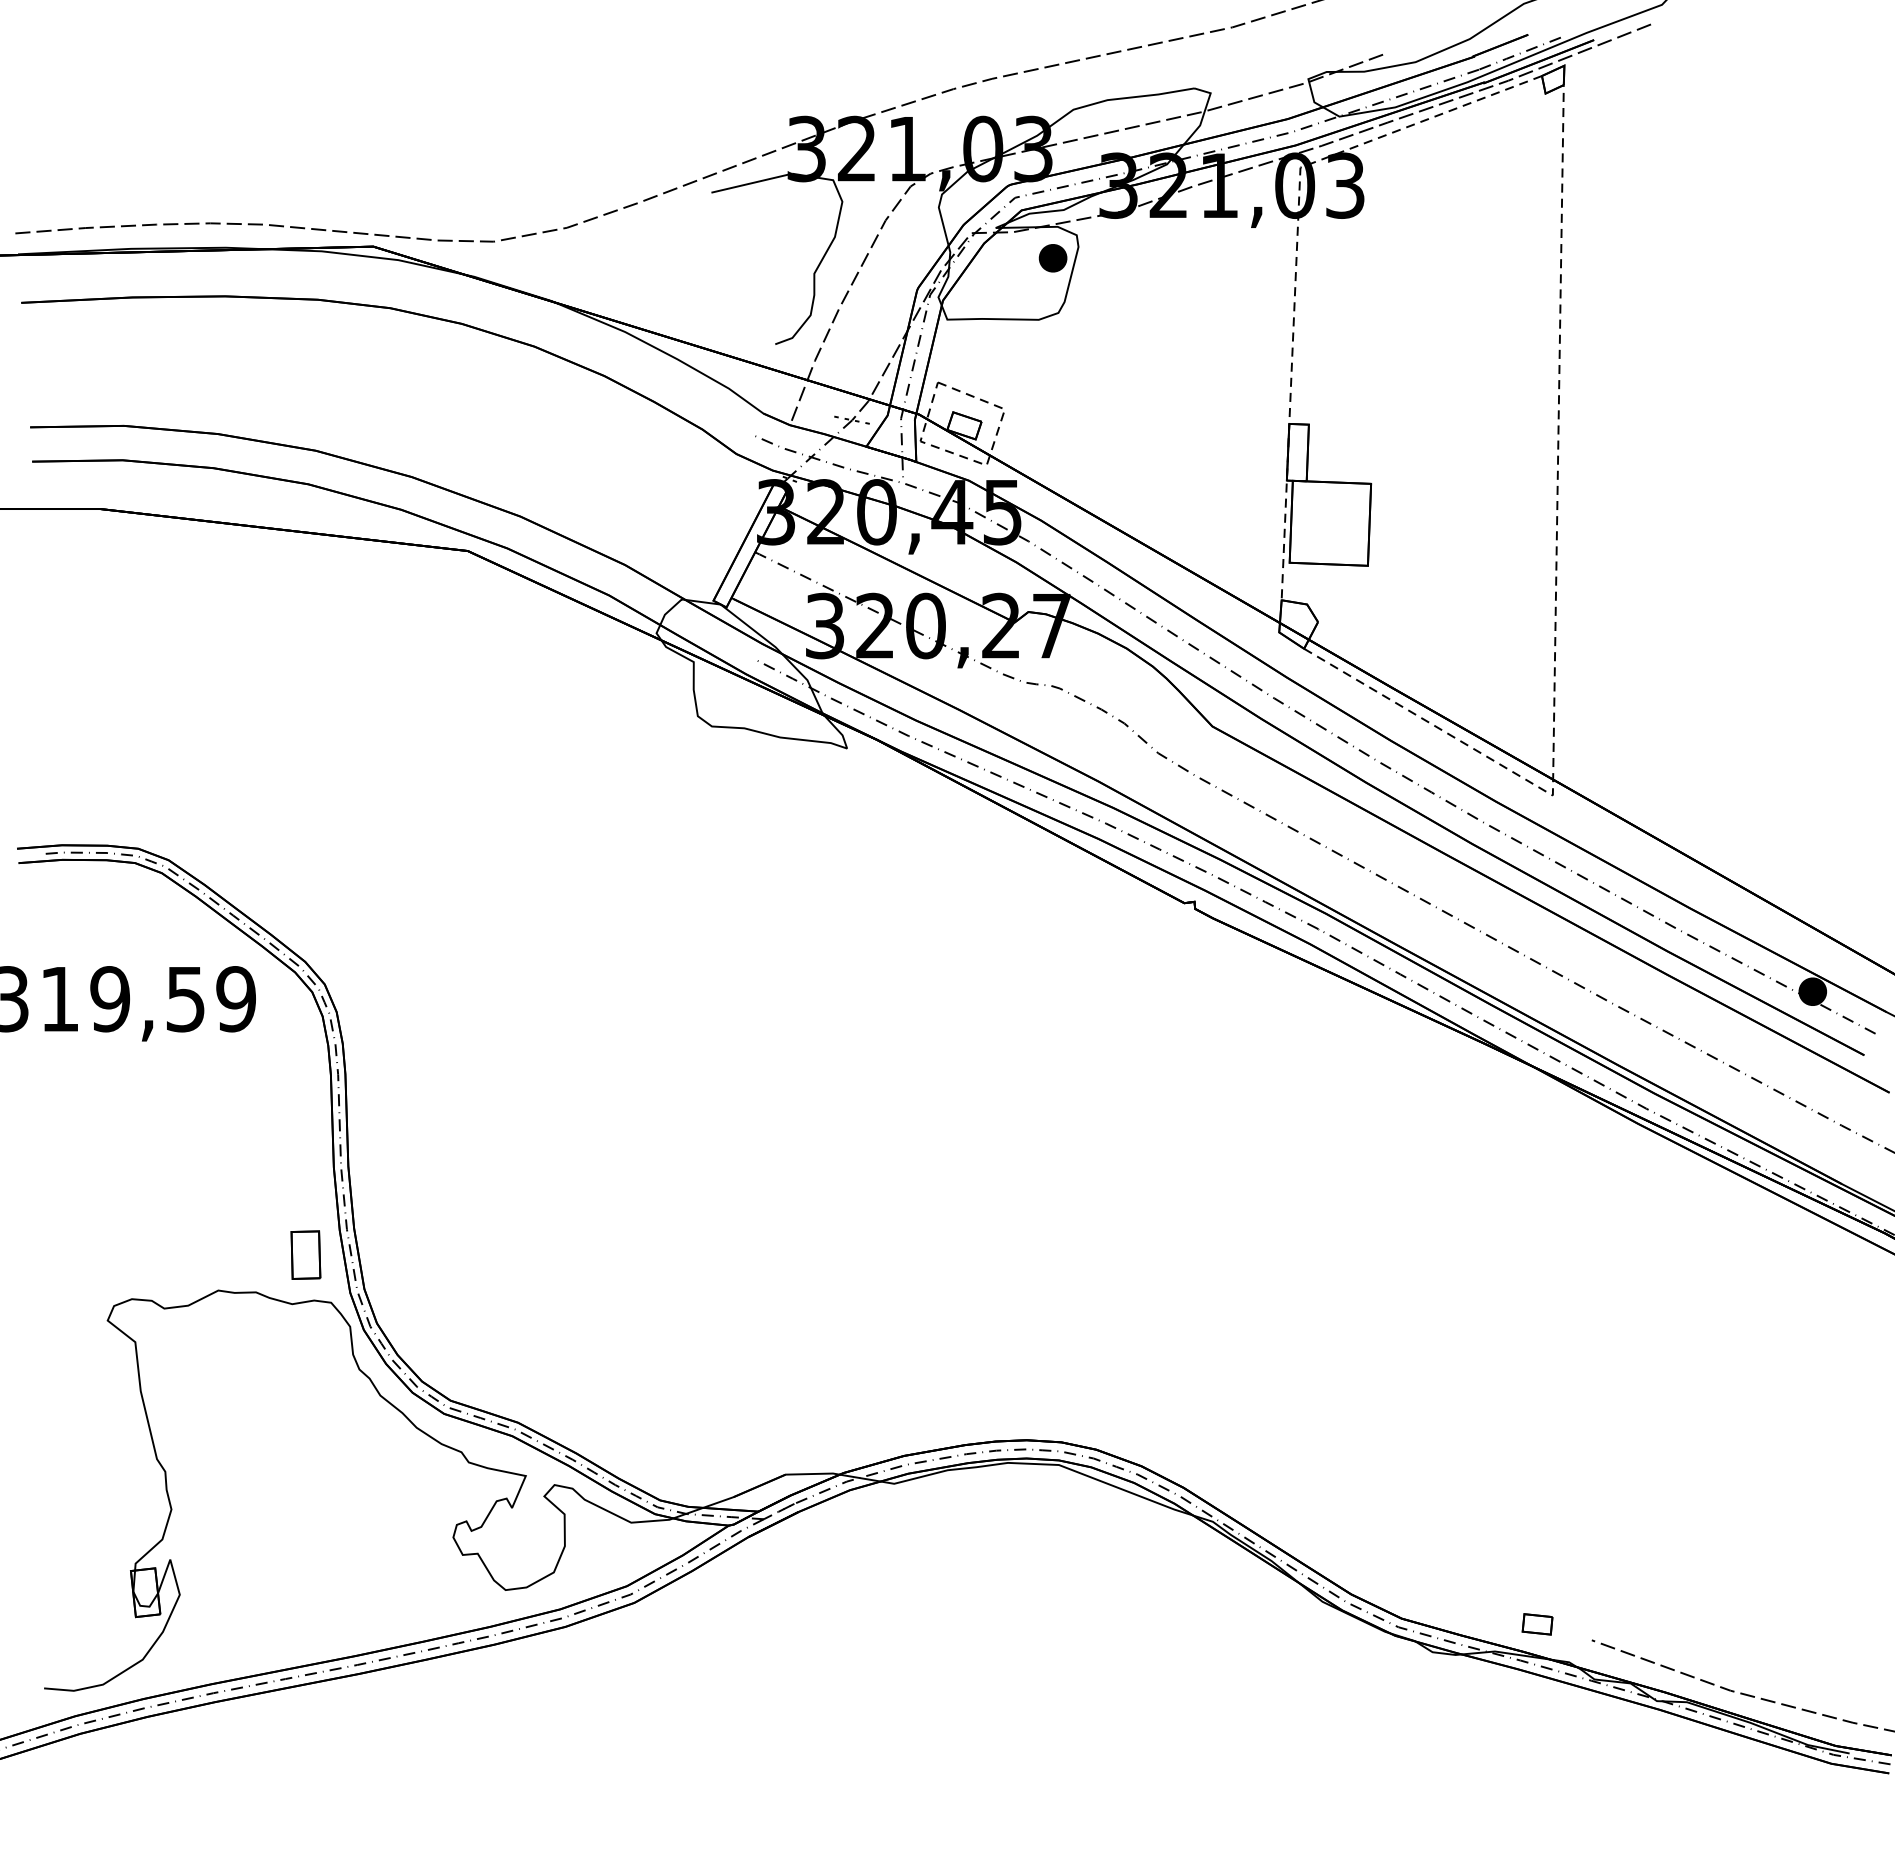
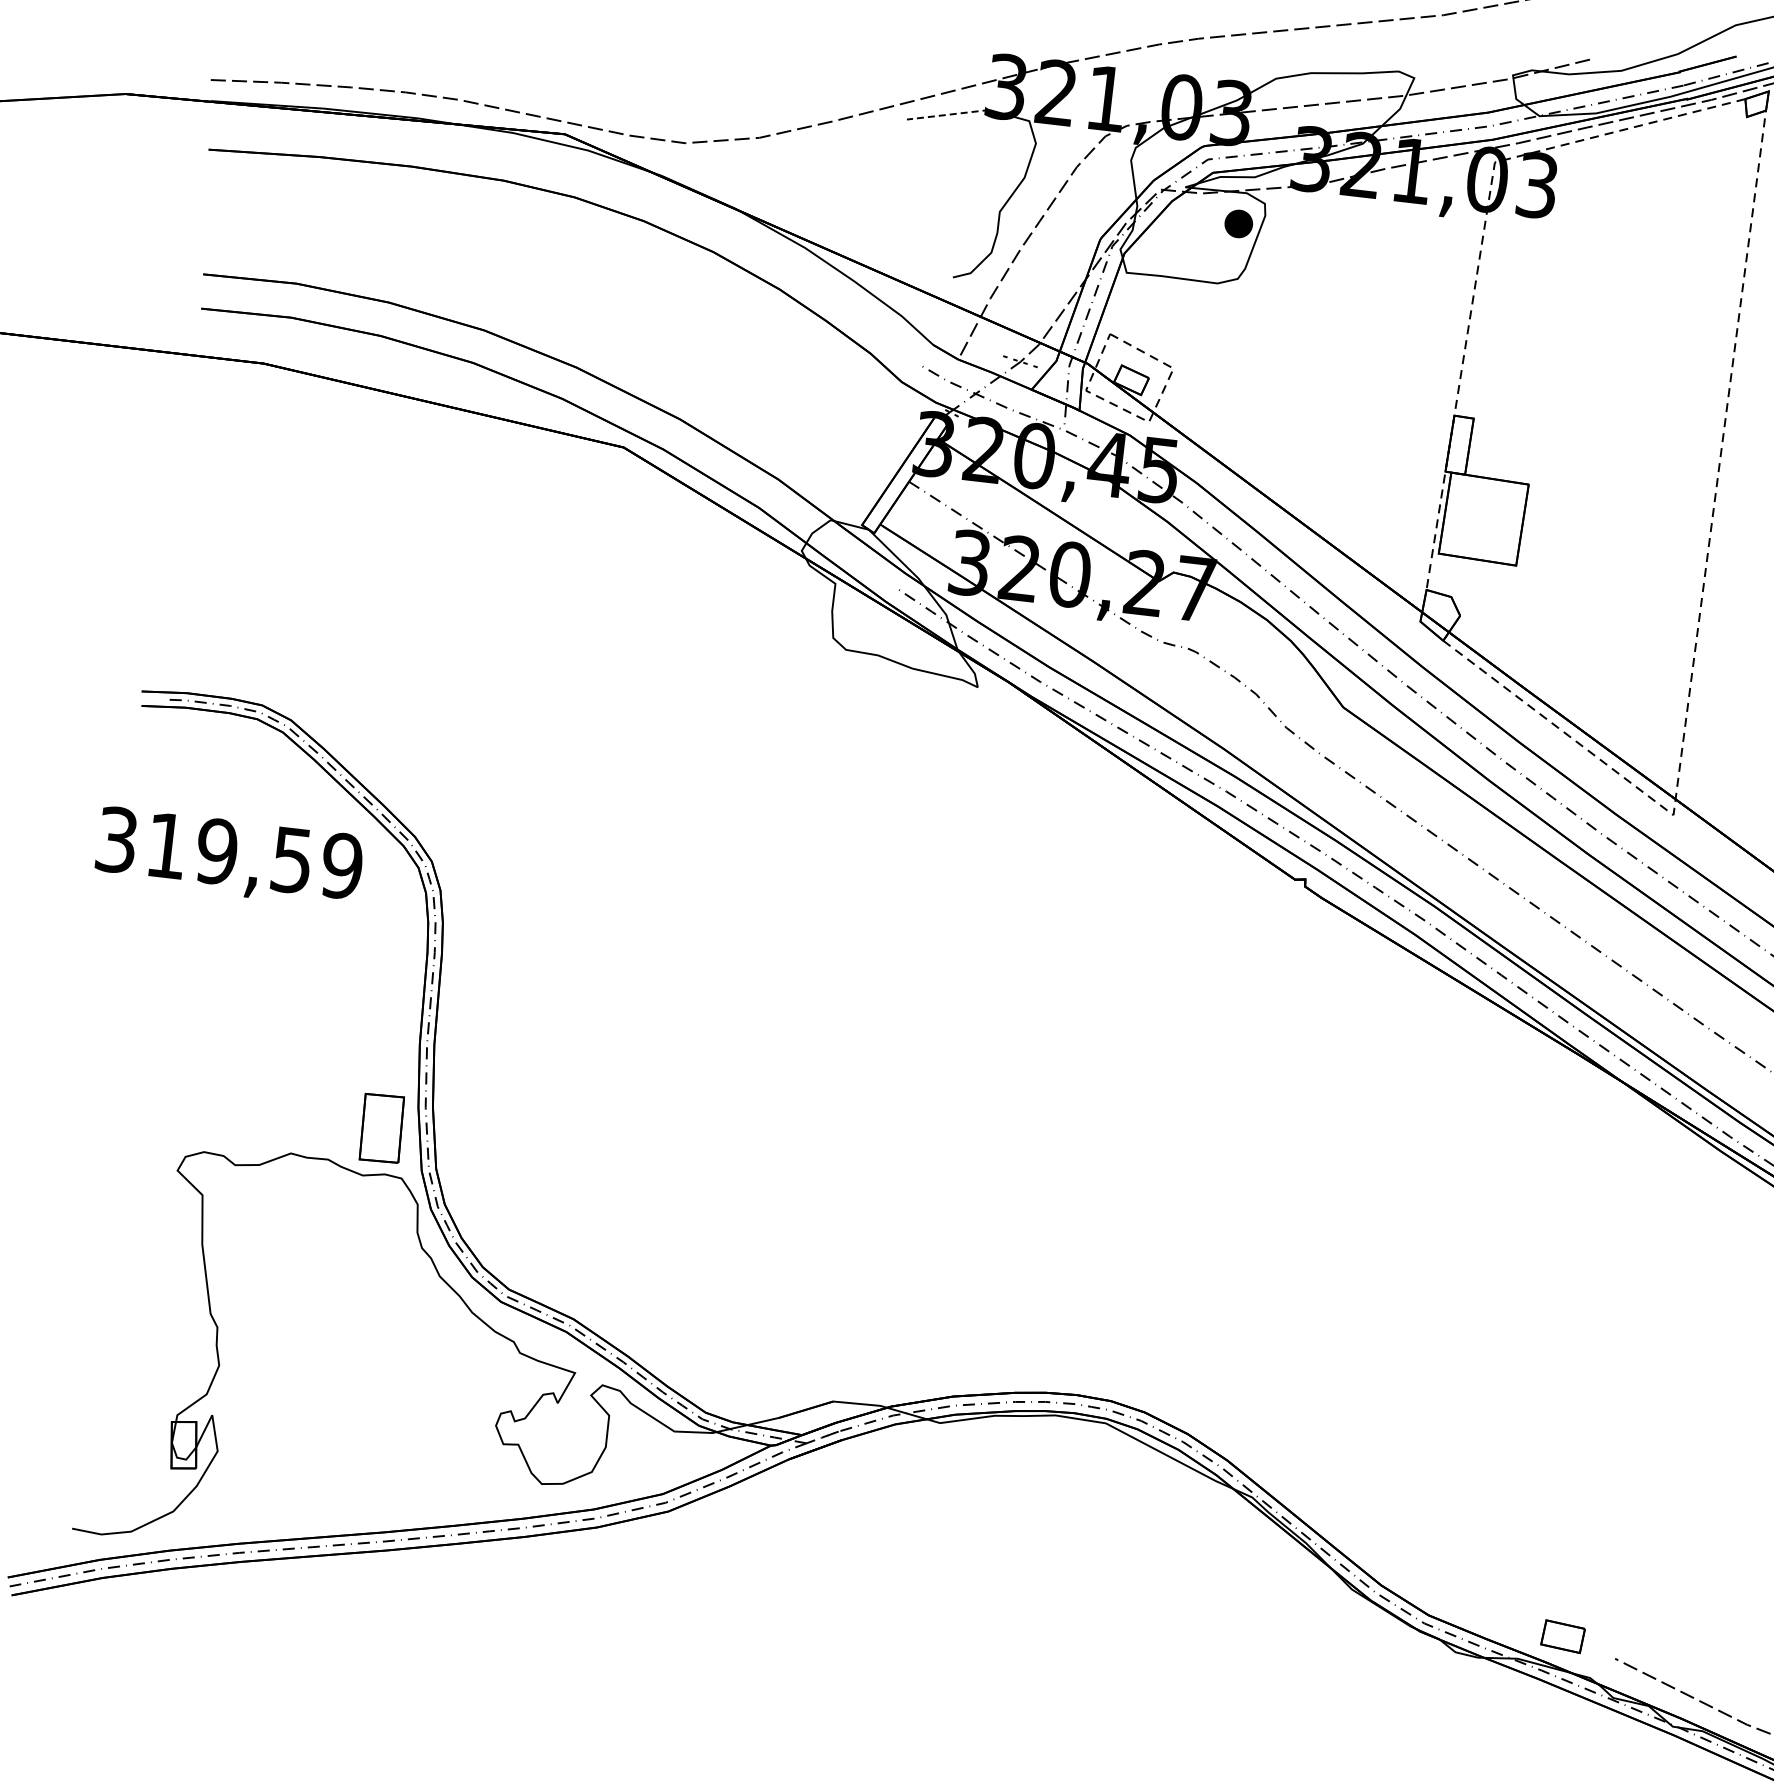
line: (751, 183) -> (947, 115), solid -> dashed
part: (305, 1254) -> (381, 1127), size x1.4
part: (1537, 1624) -> (1562, 1636), size x1.4

